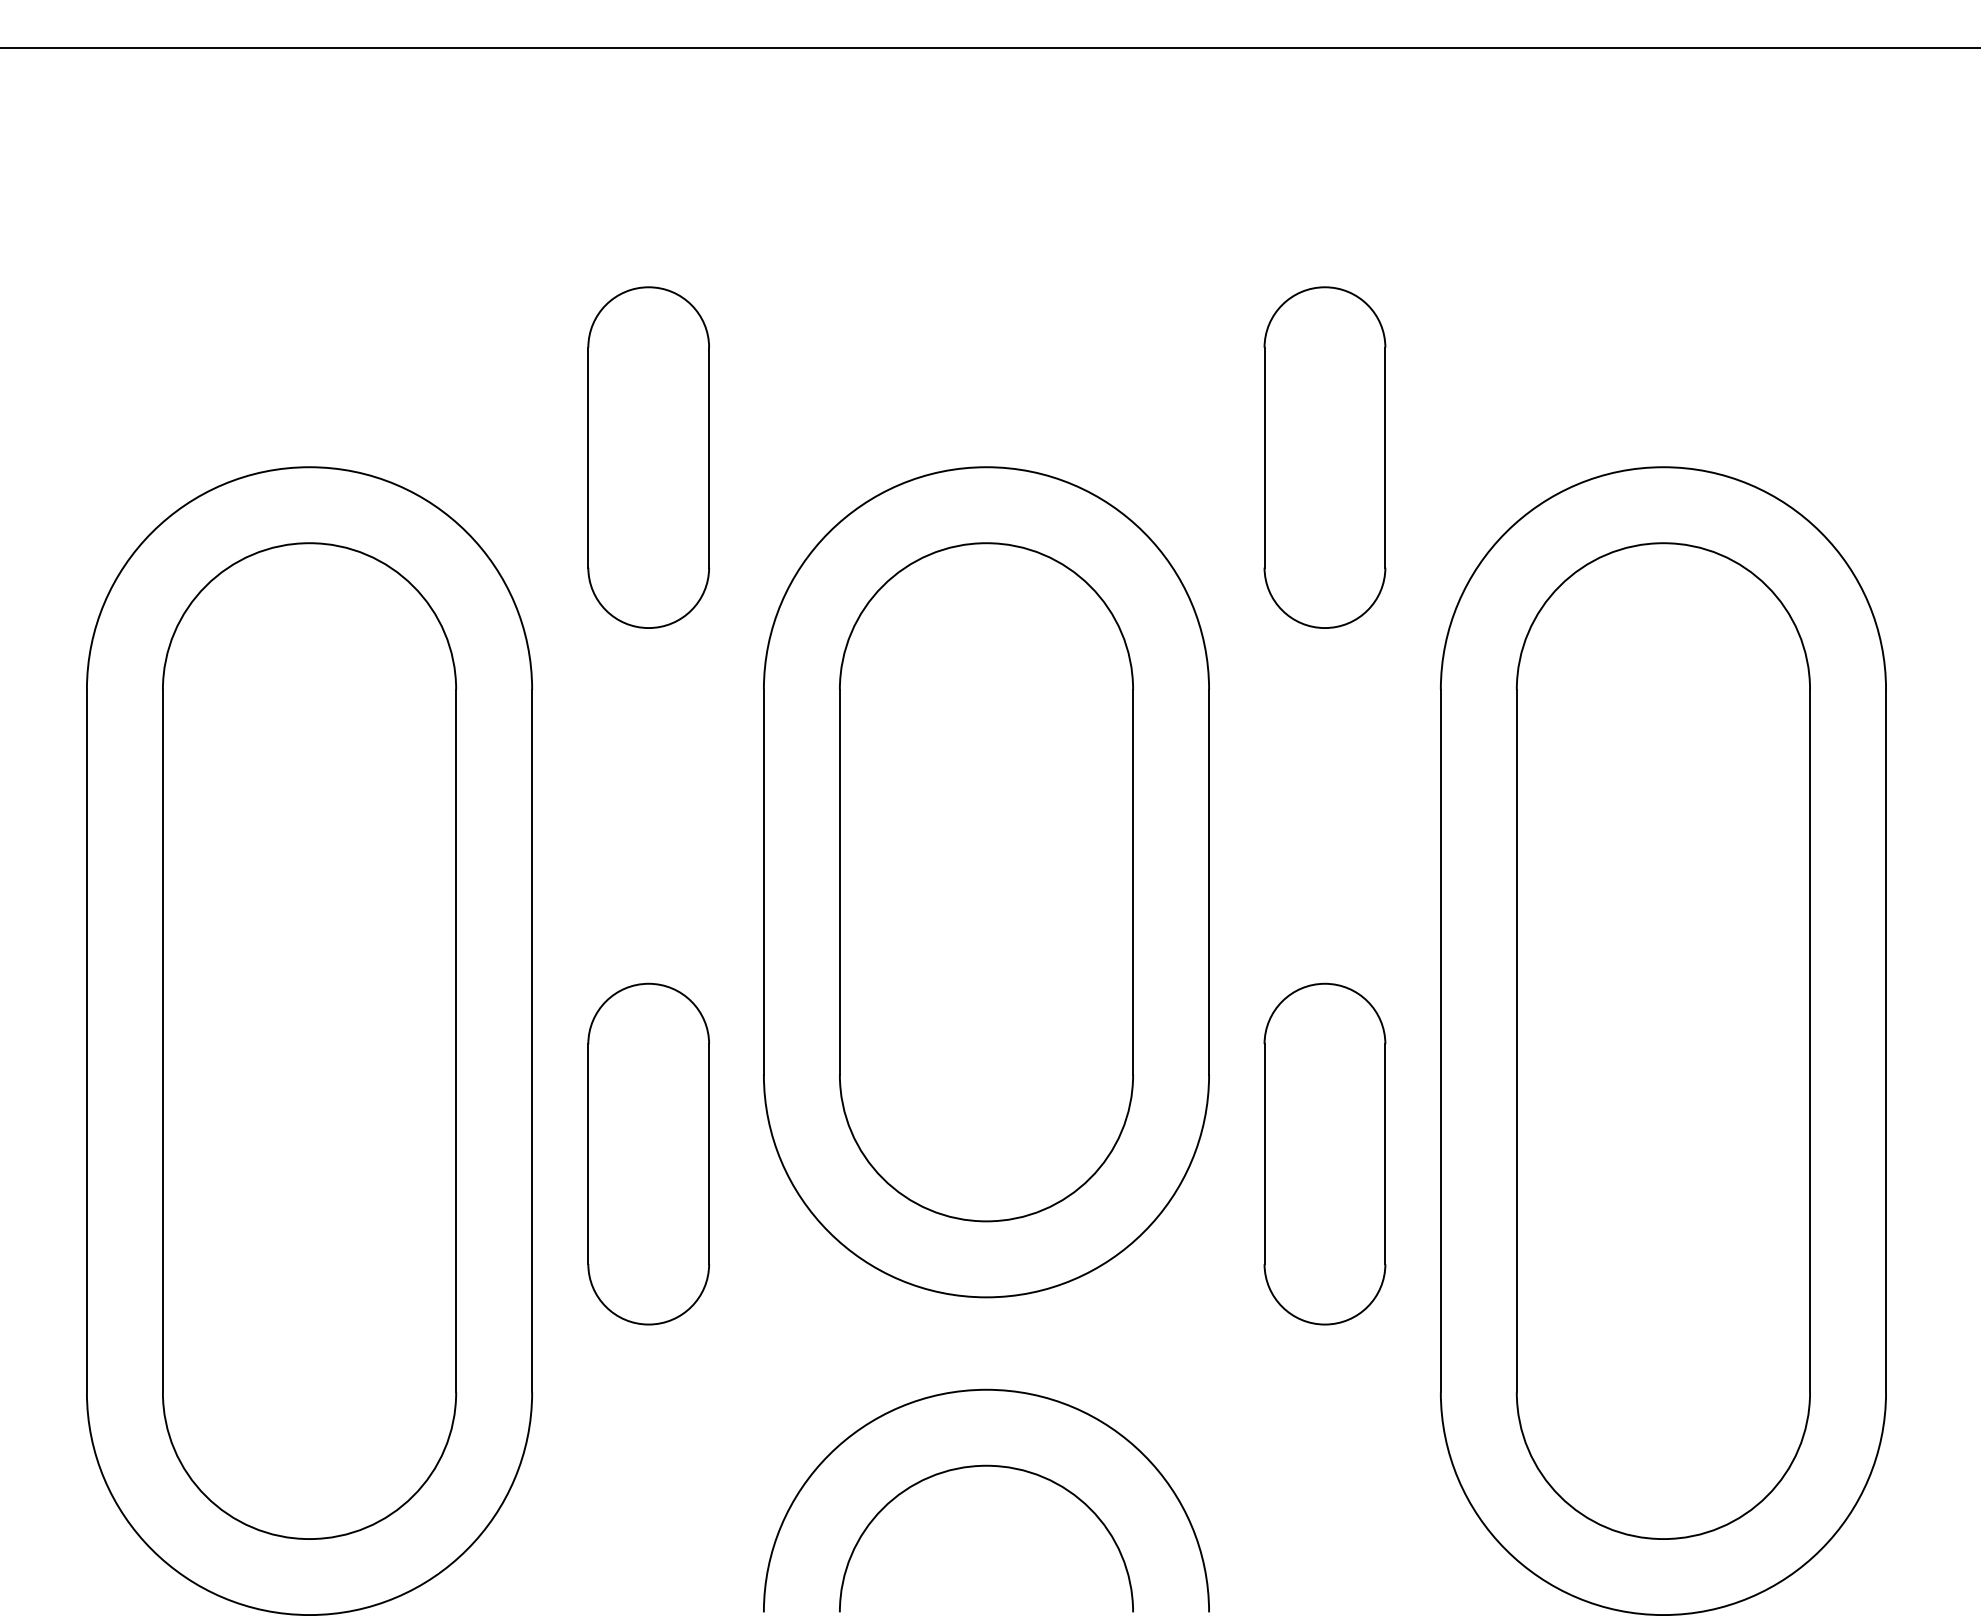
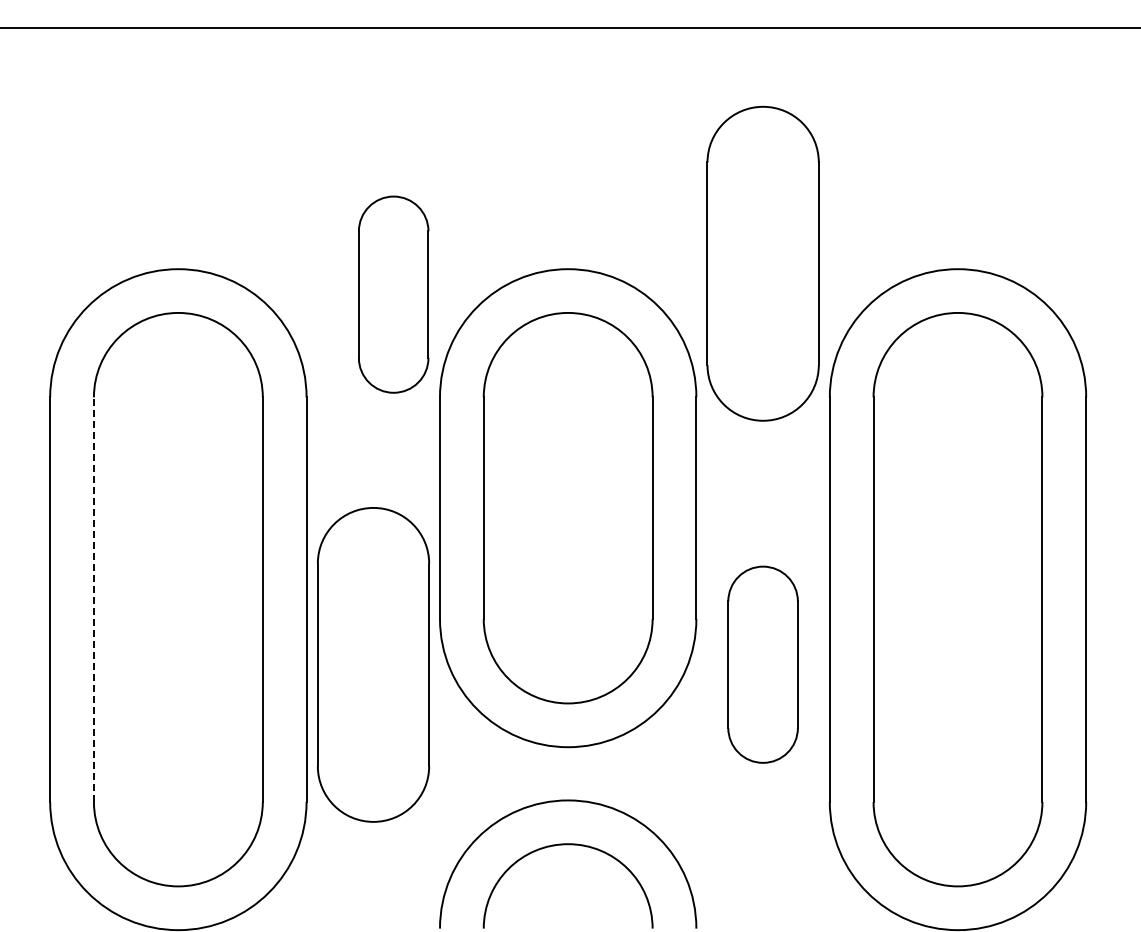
part: (648, 457) -> (393, 294), moved
part: (1323, 457) -> (762, 263), size x1.6
line: (162, 1040) -> (93, 599), solid -> dashed
part: (648, 1153) -> (373, 664), size x1.6

